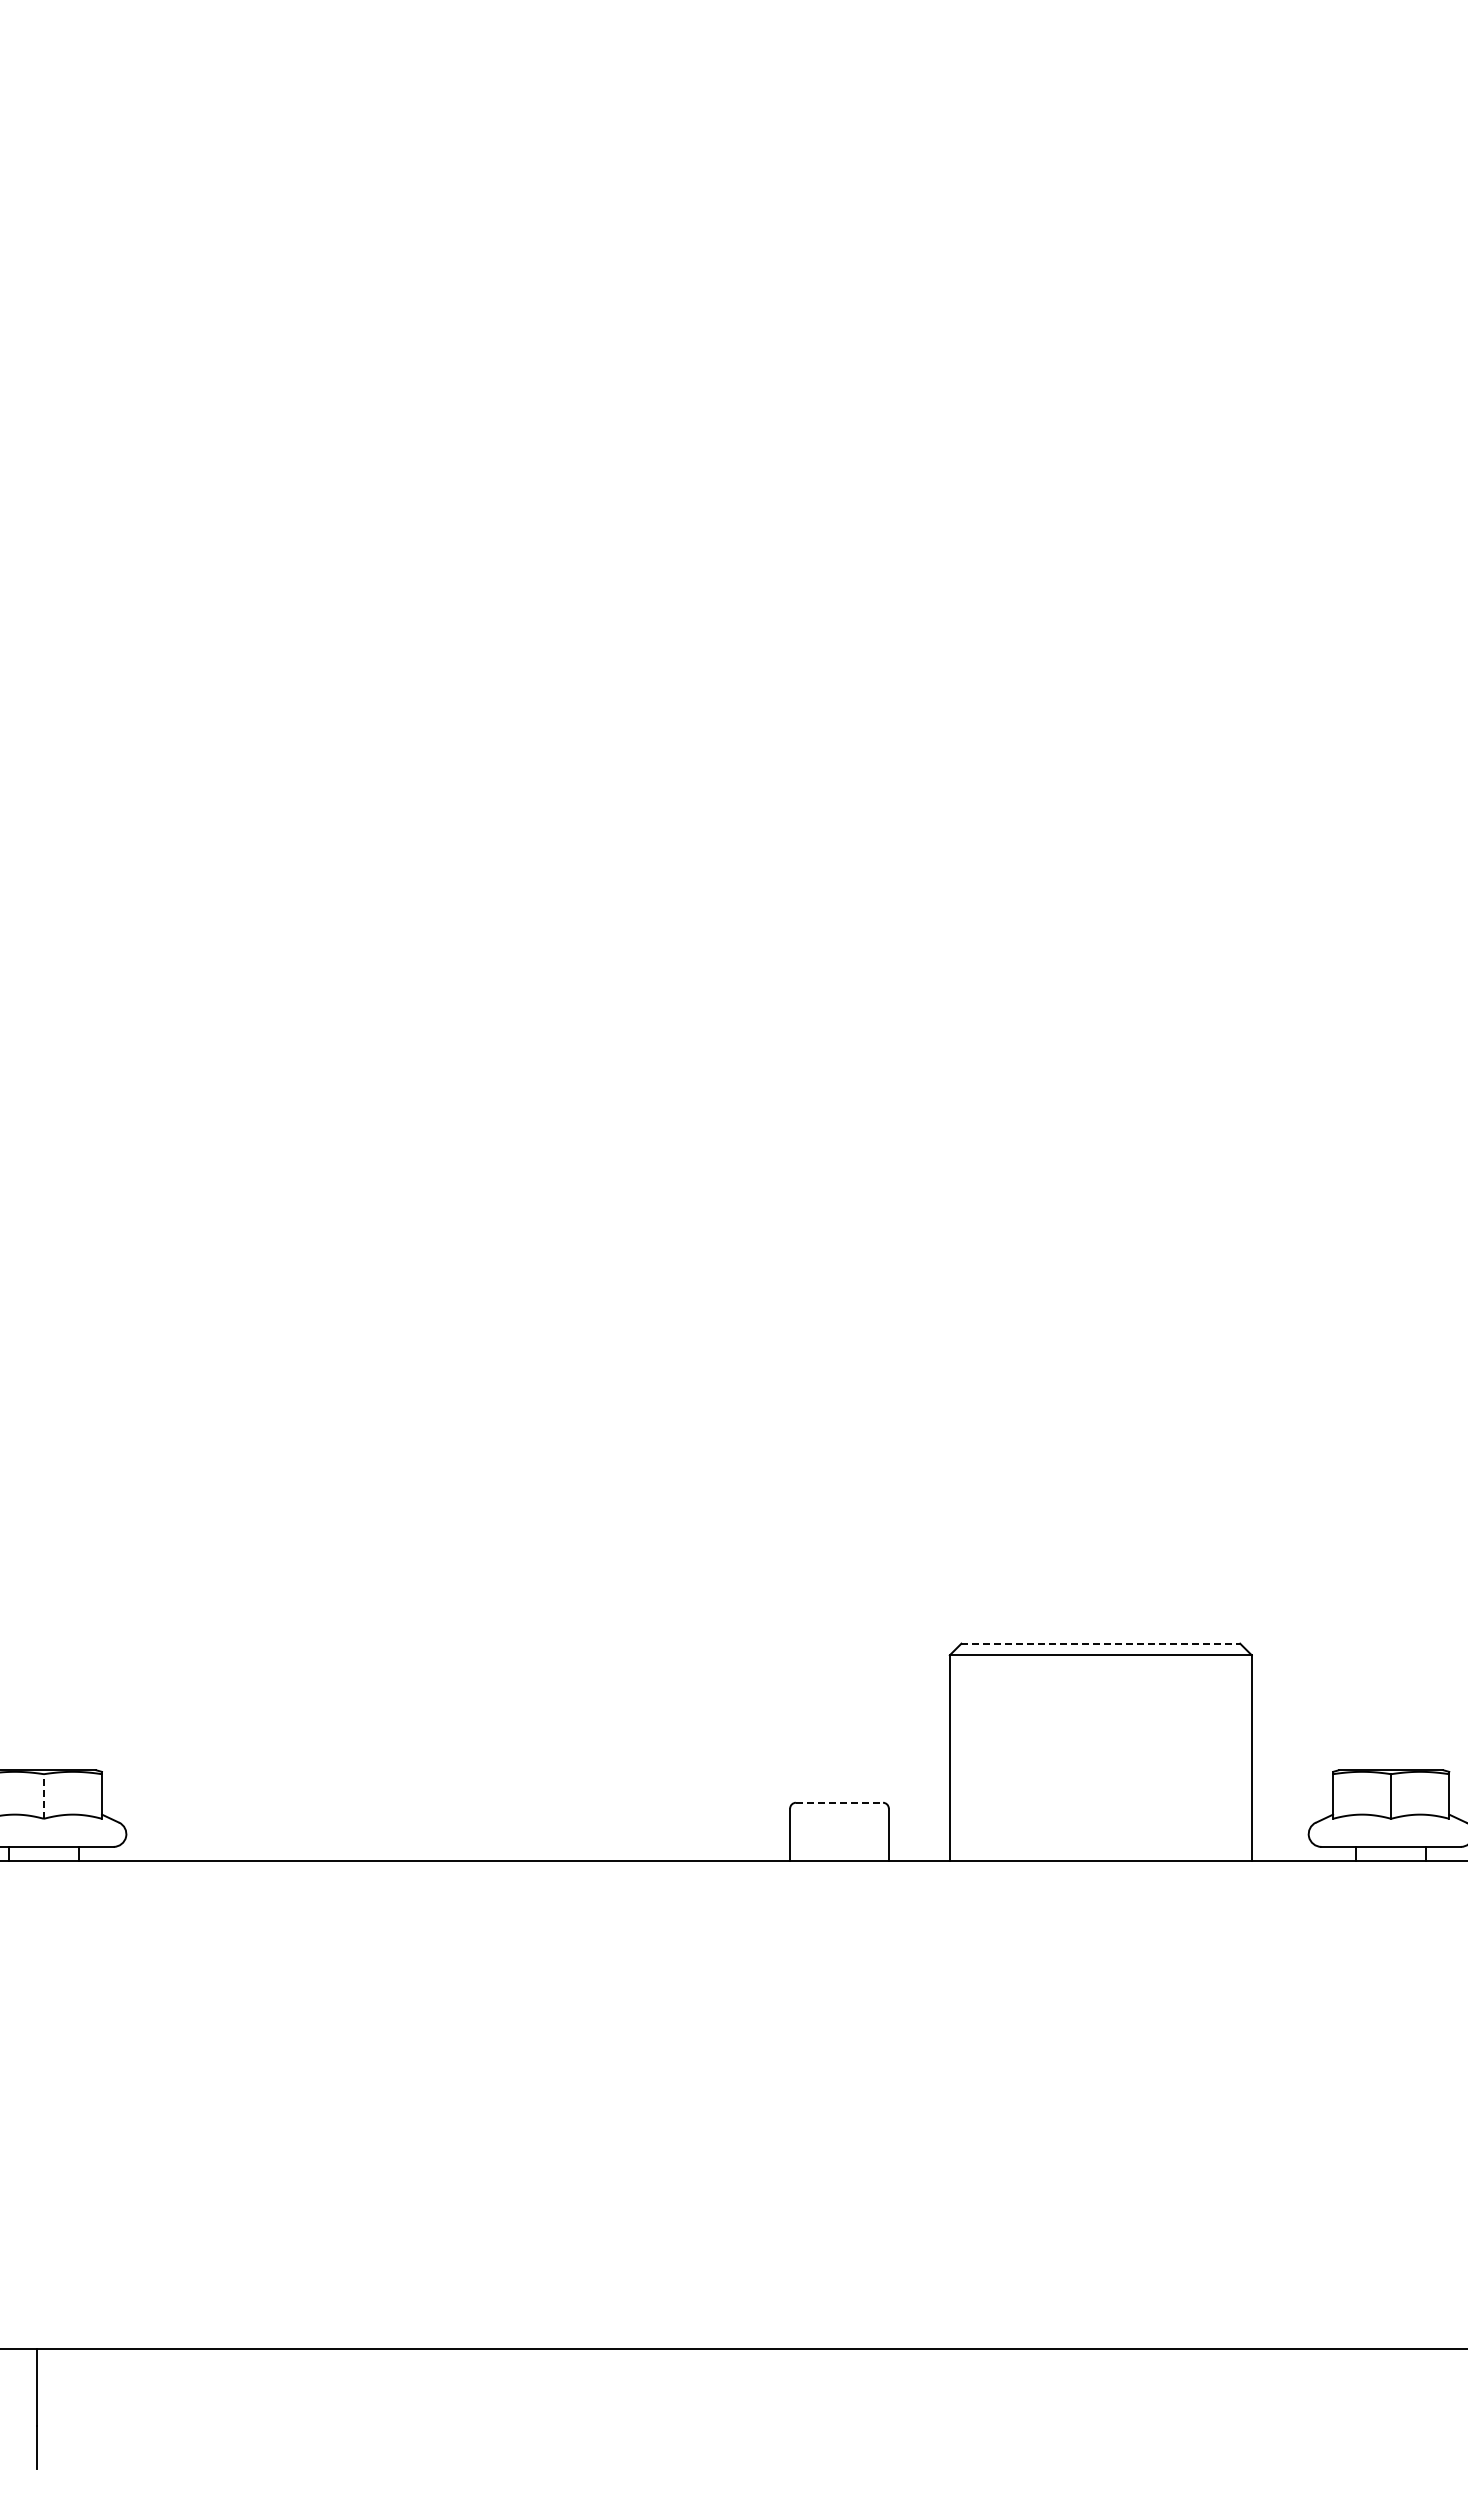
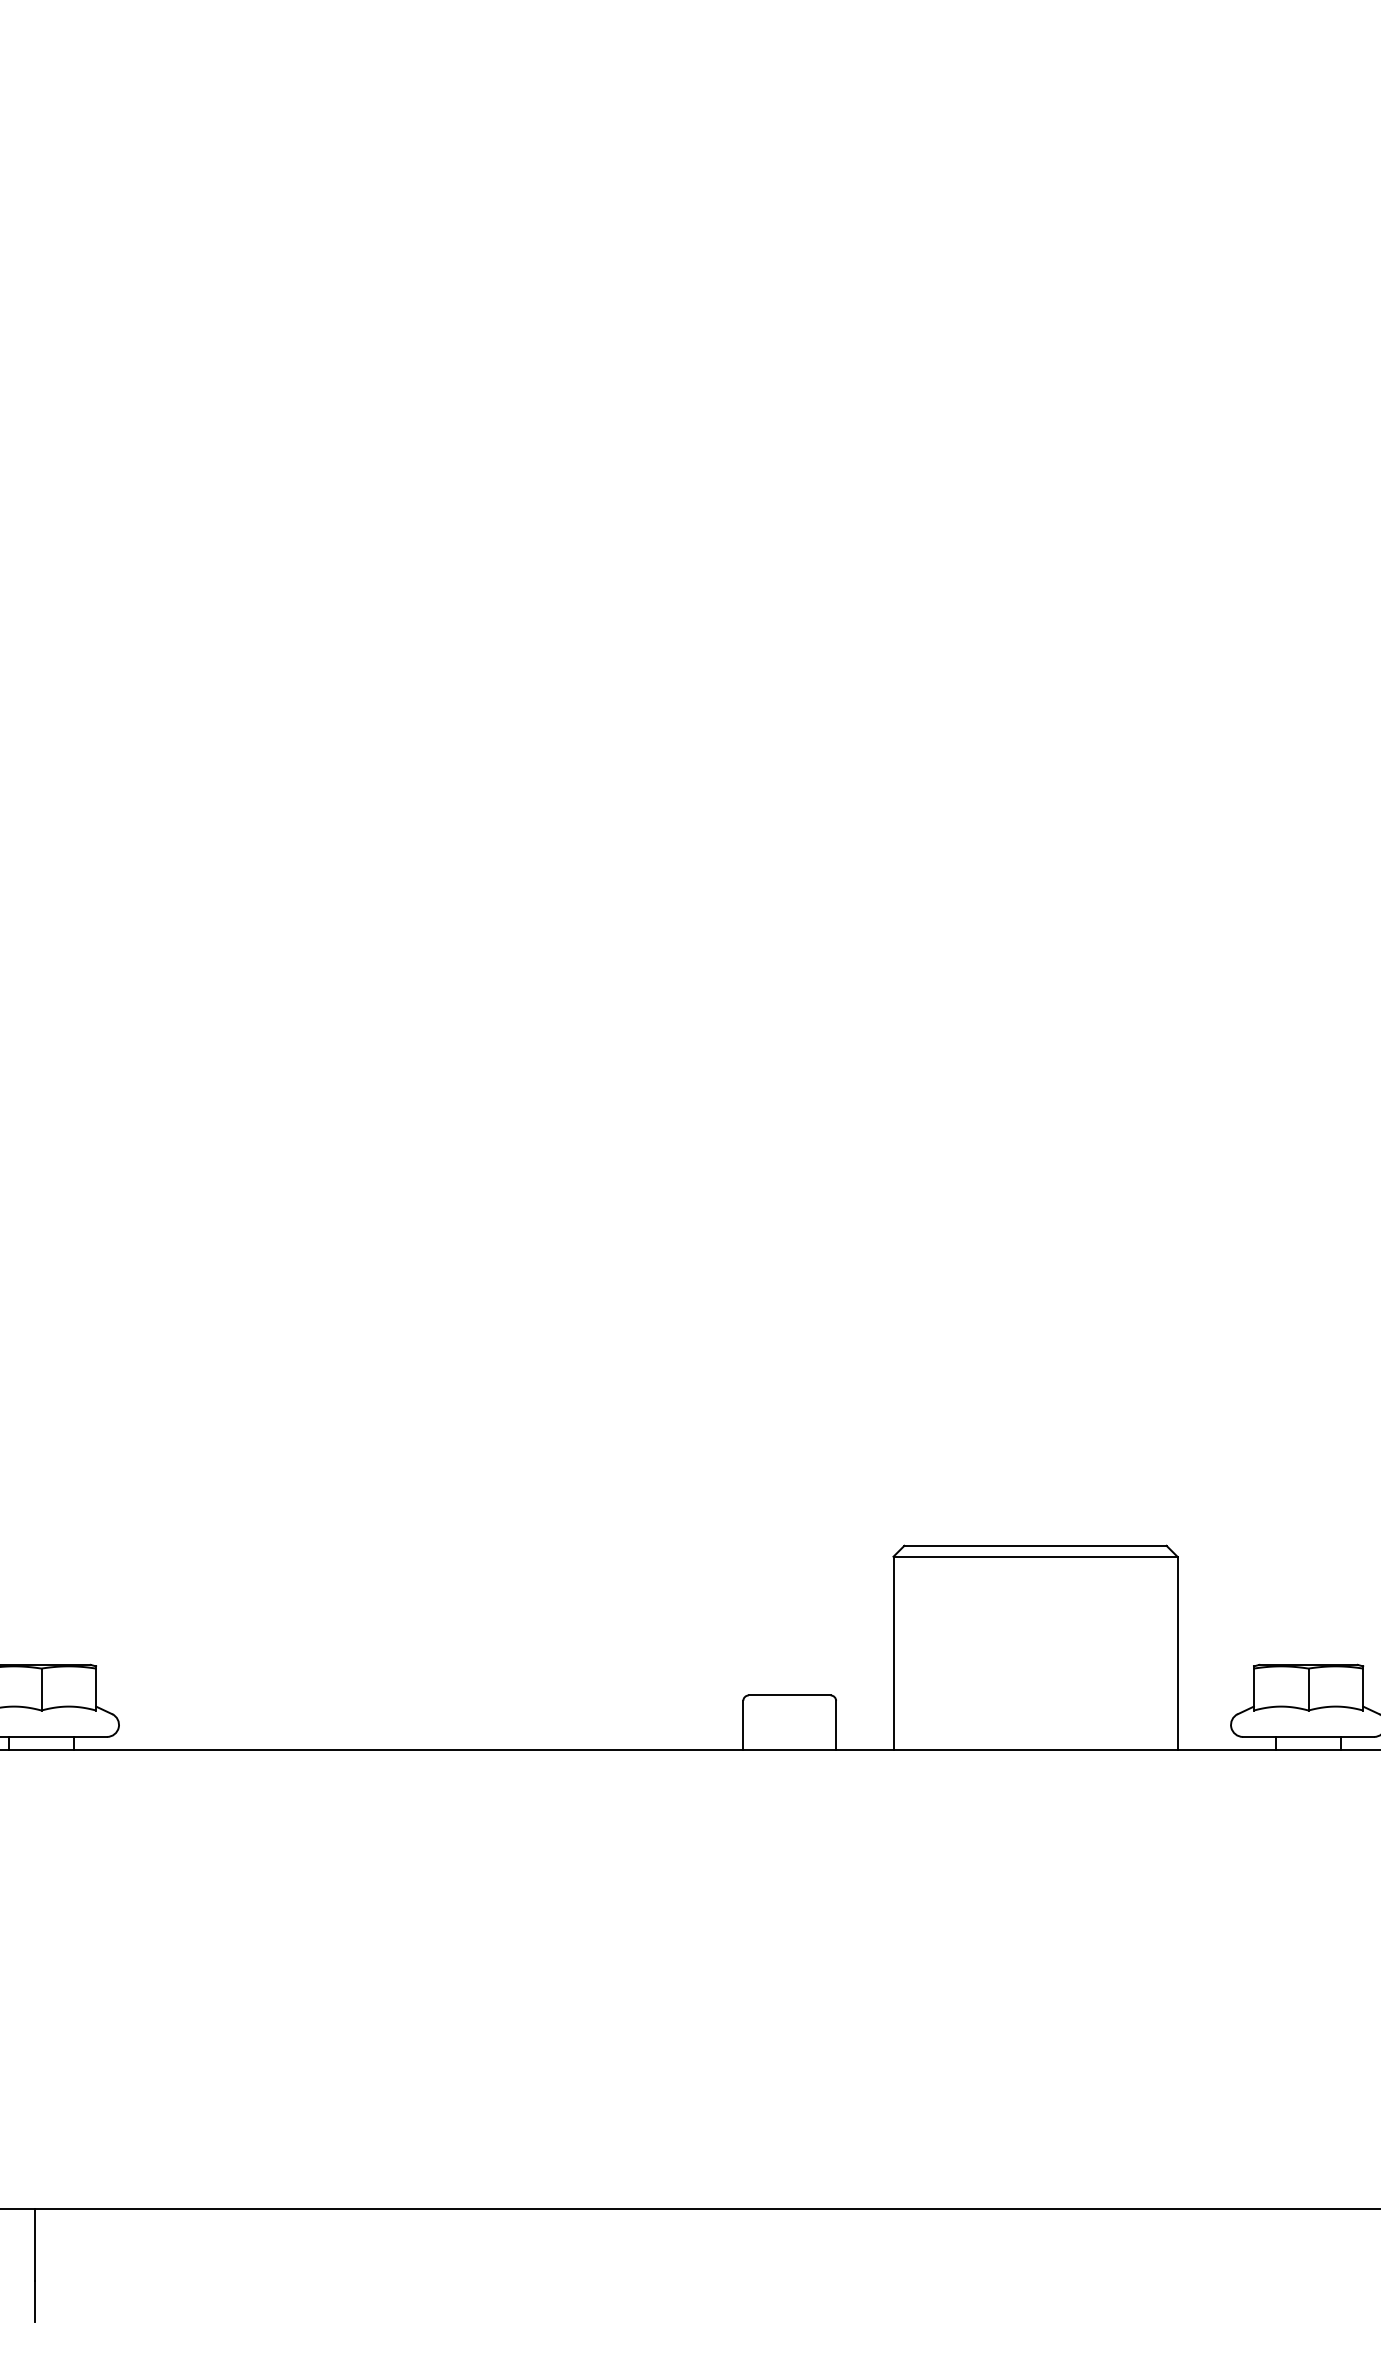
line: (1101, 1643) -> (1036, 1545), dashed -> solid
line: (43, 1796) -> (41, 1689), dashed -> solid
line: (839, 1802) -> (789, 1695), dashed -> solid

